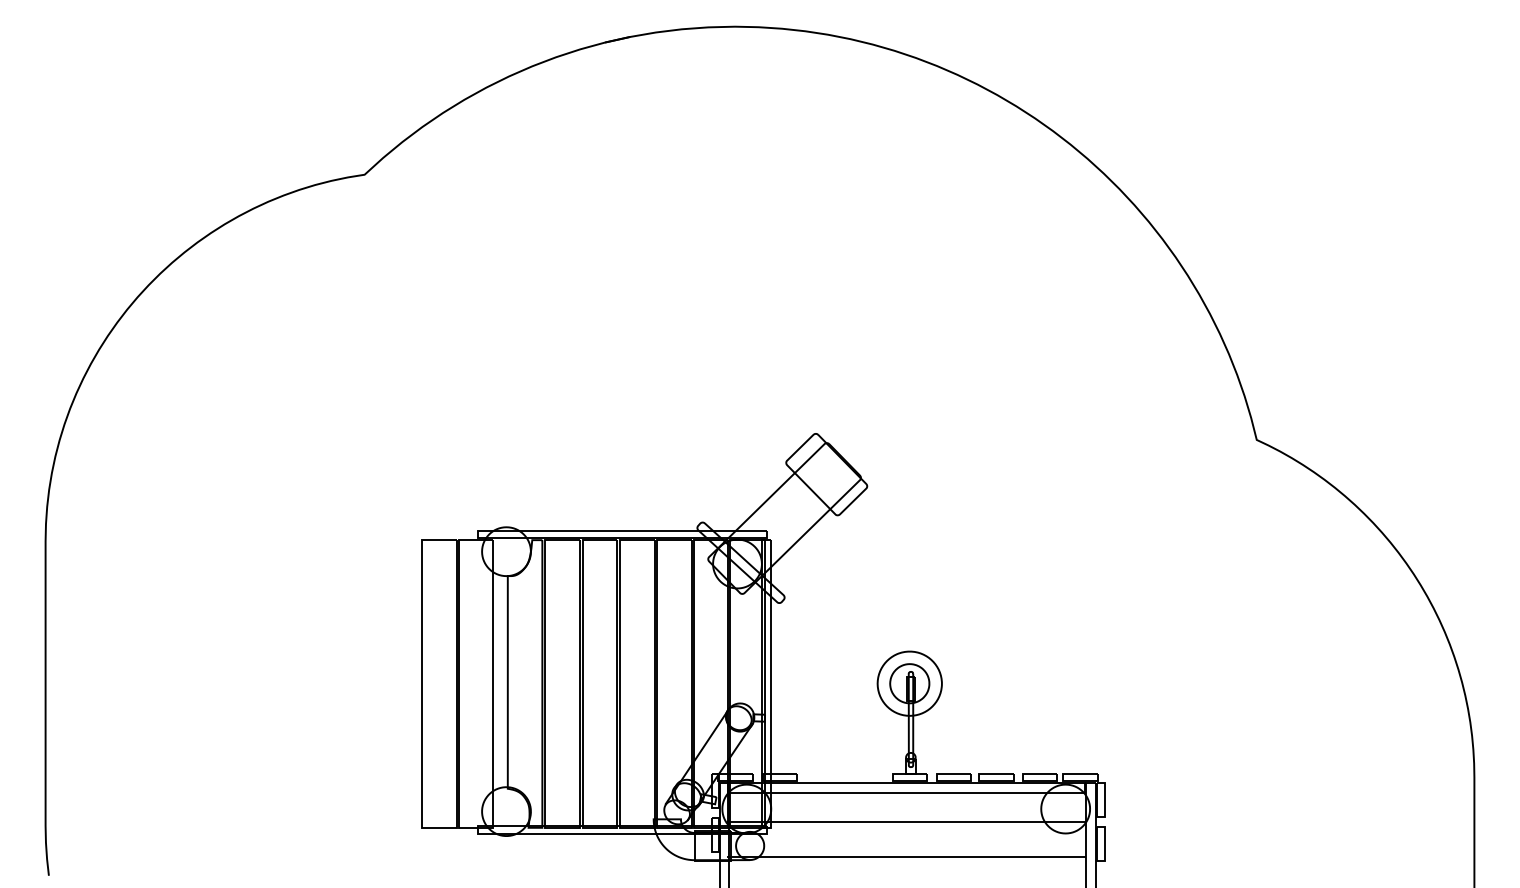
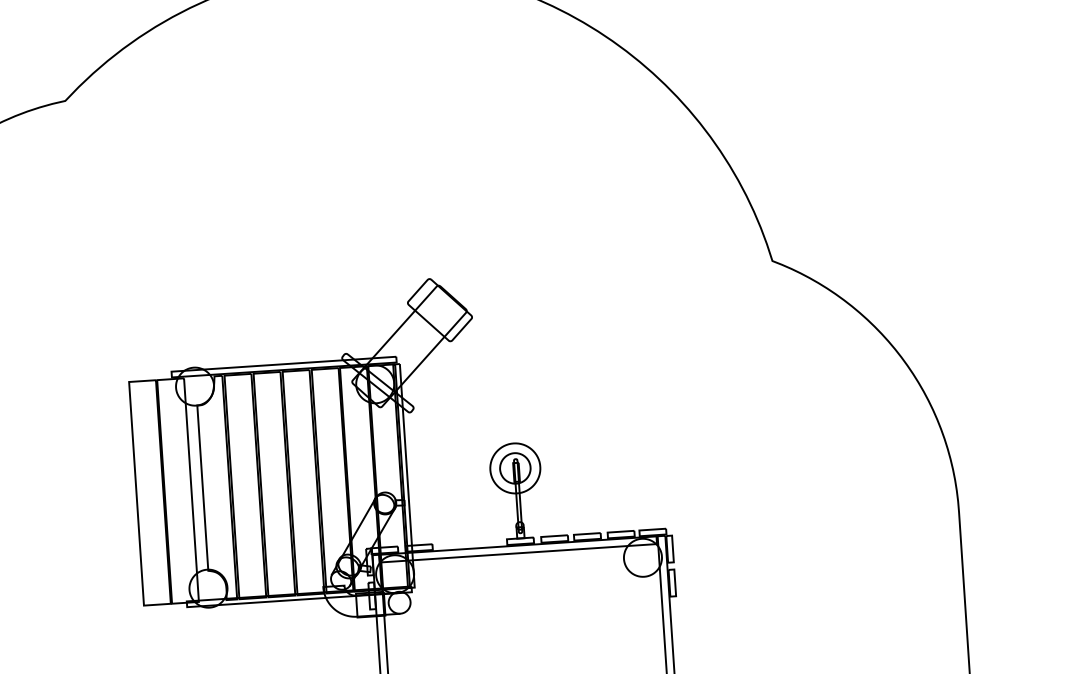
line: (906, 821) -> (519, 575), removed
line: (906, 857) -> (521, 603), removed

